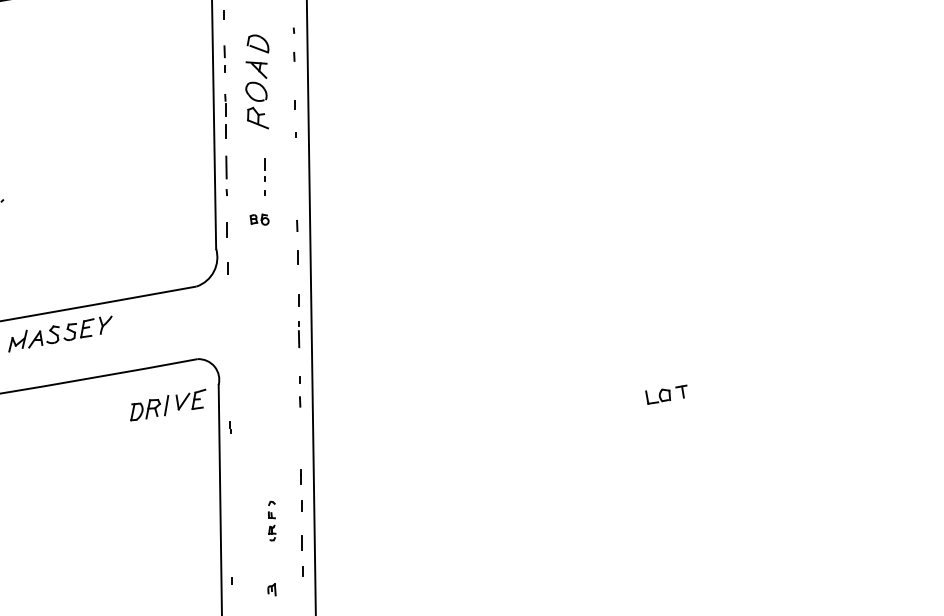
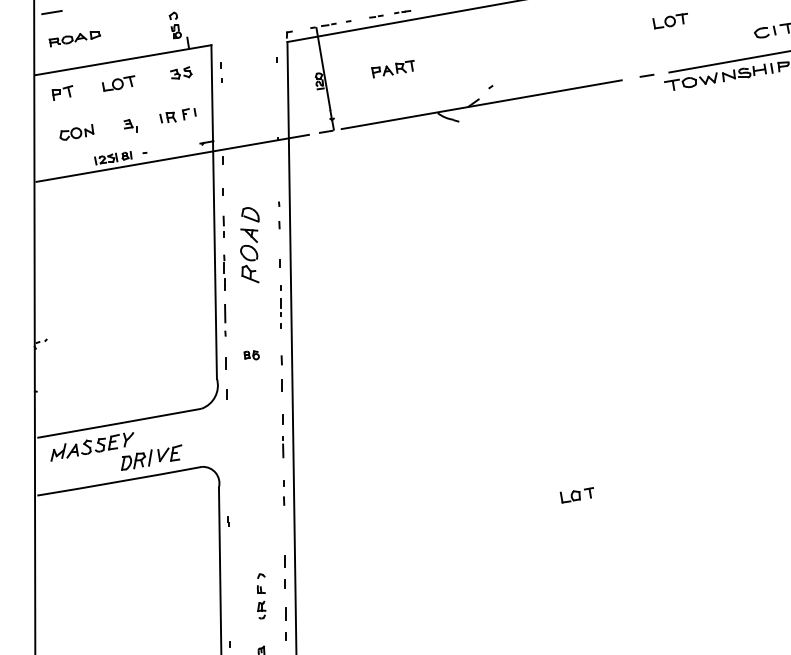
line: (264, 177) -> (280, 313), moved
part: (168, 404) -> (151, 457), moved
part: (271, 521) -> (261, 596), size x1.43

